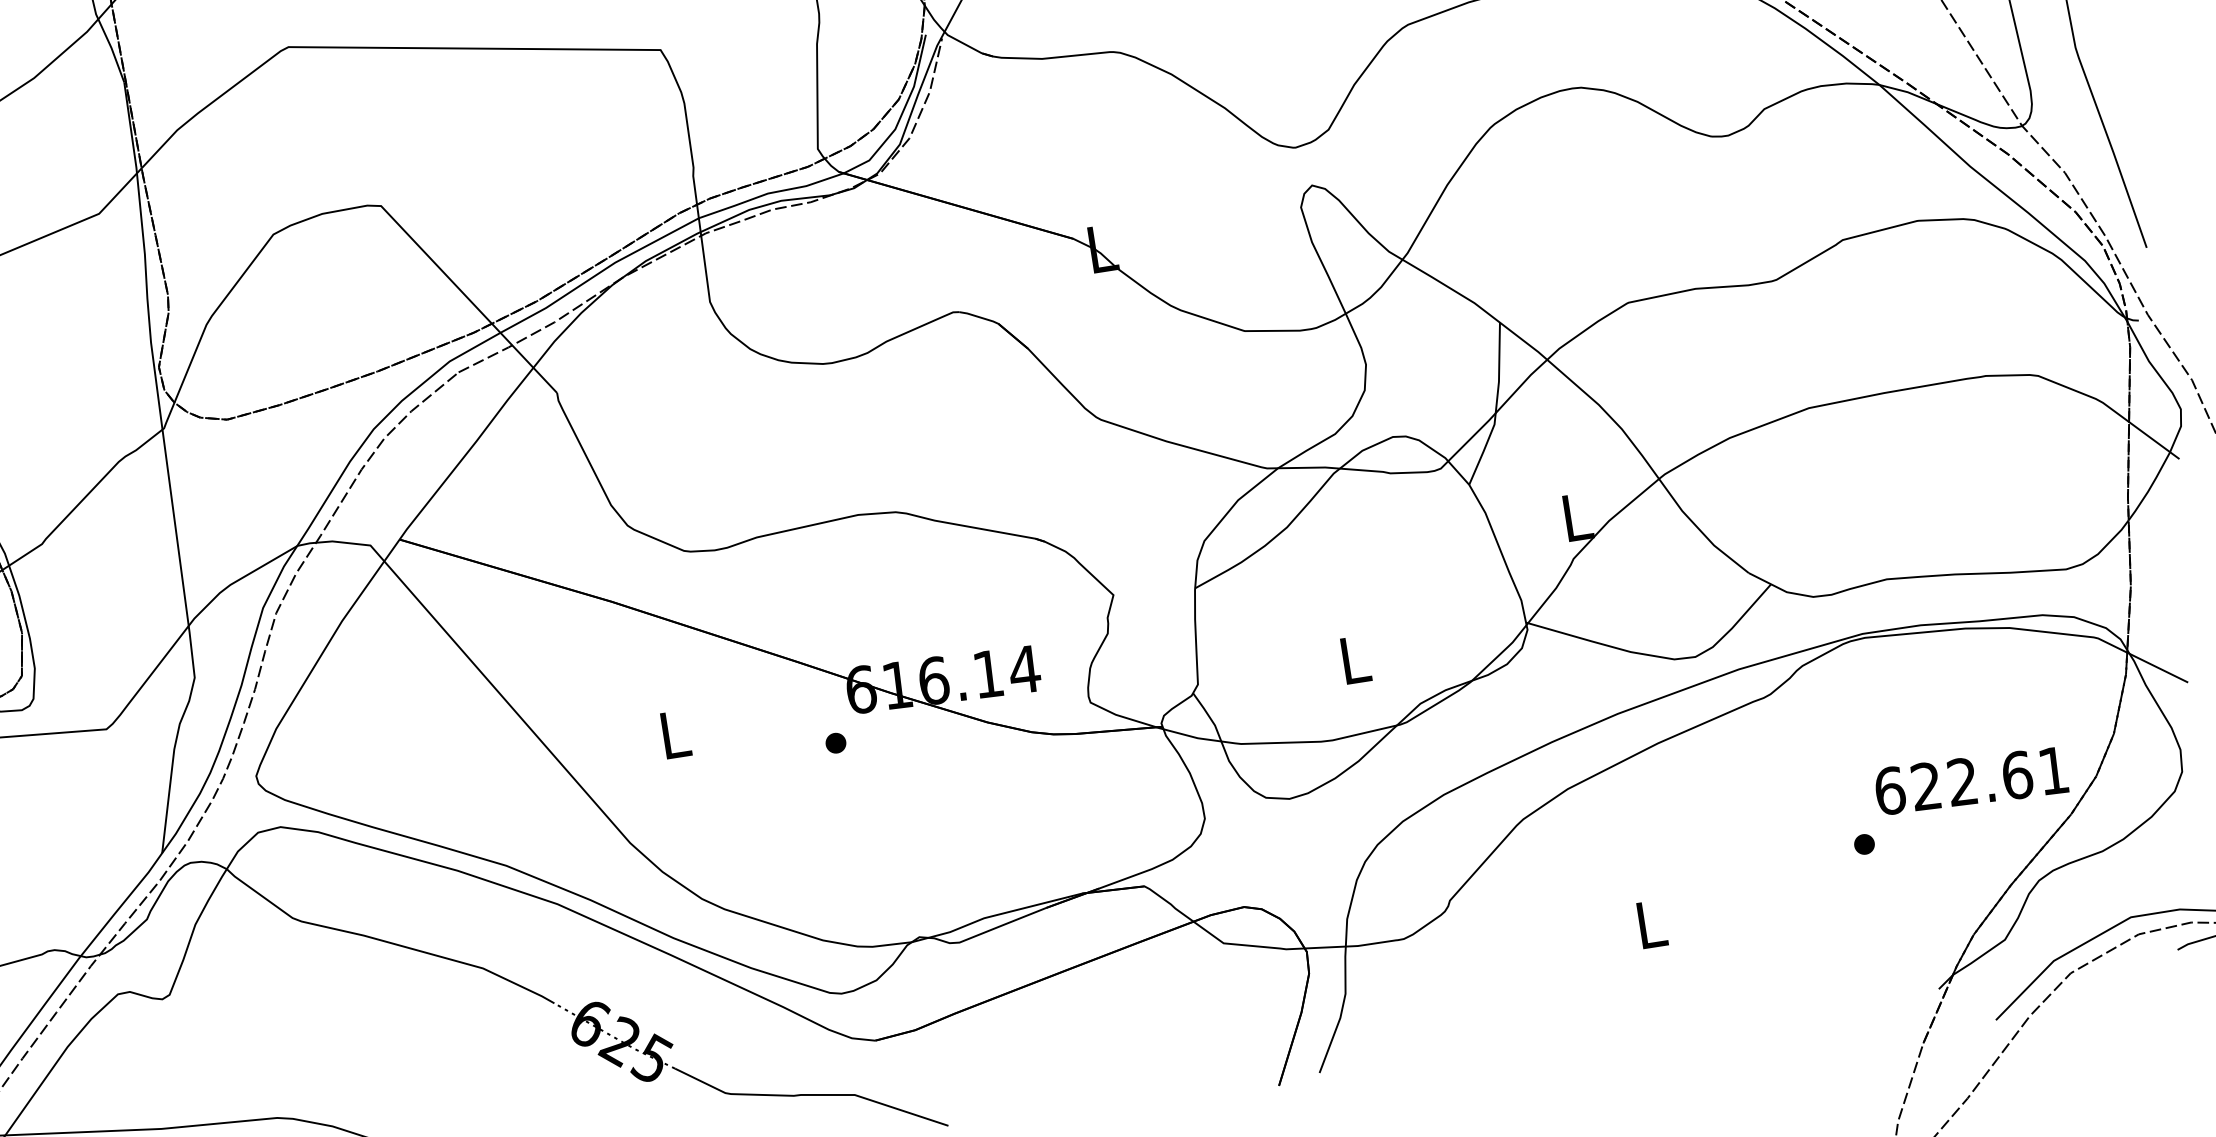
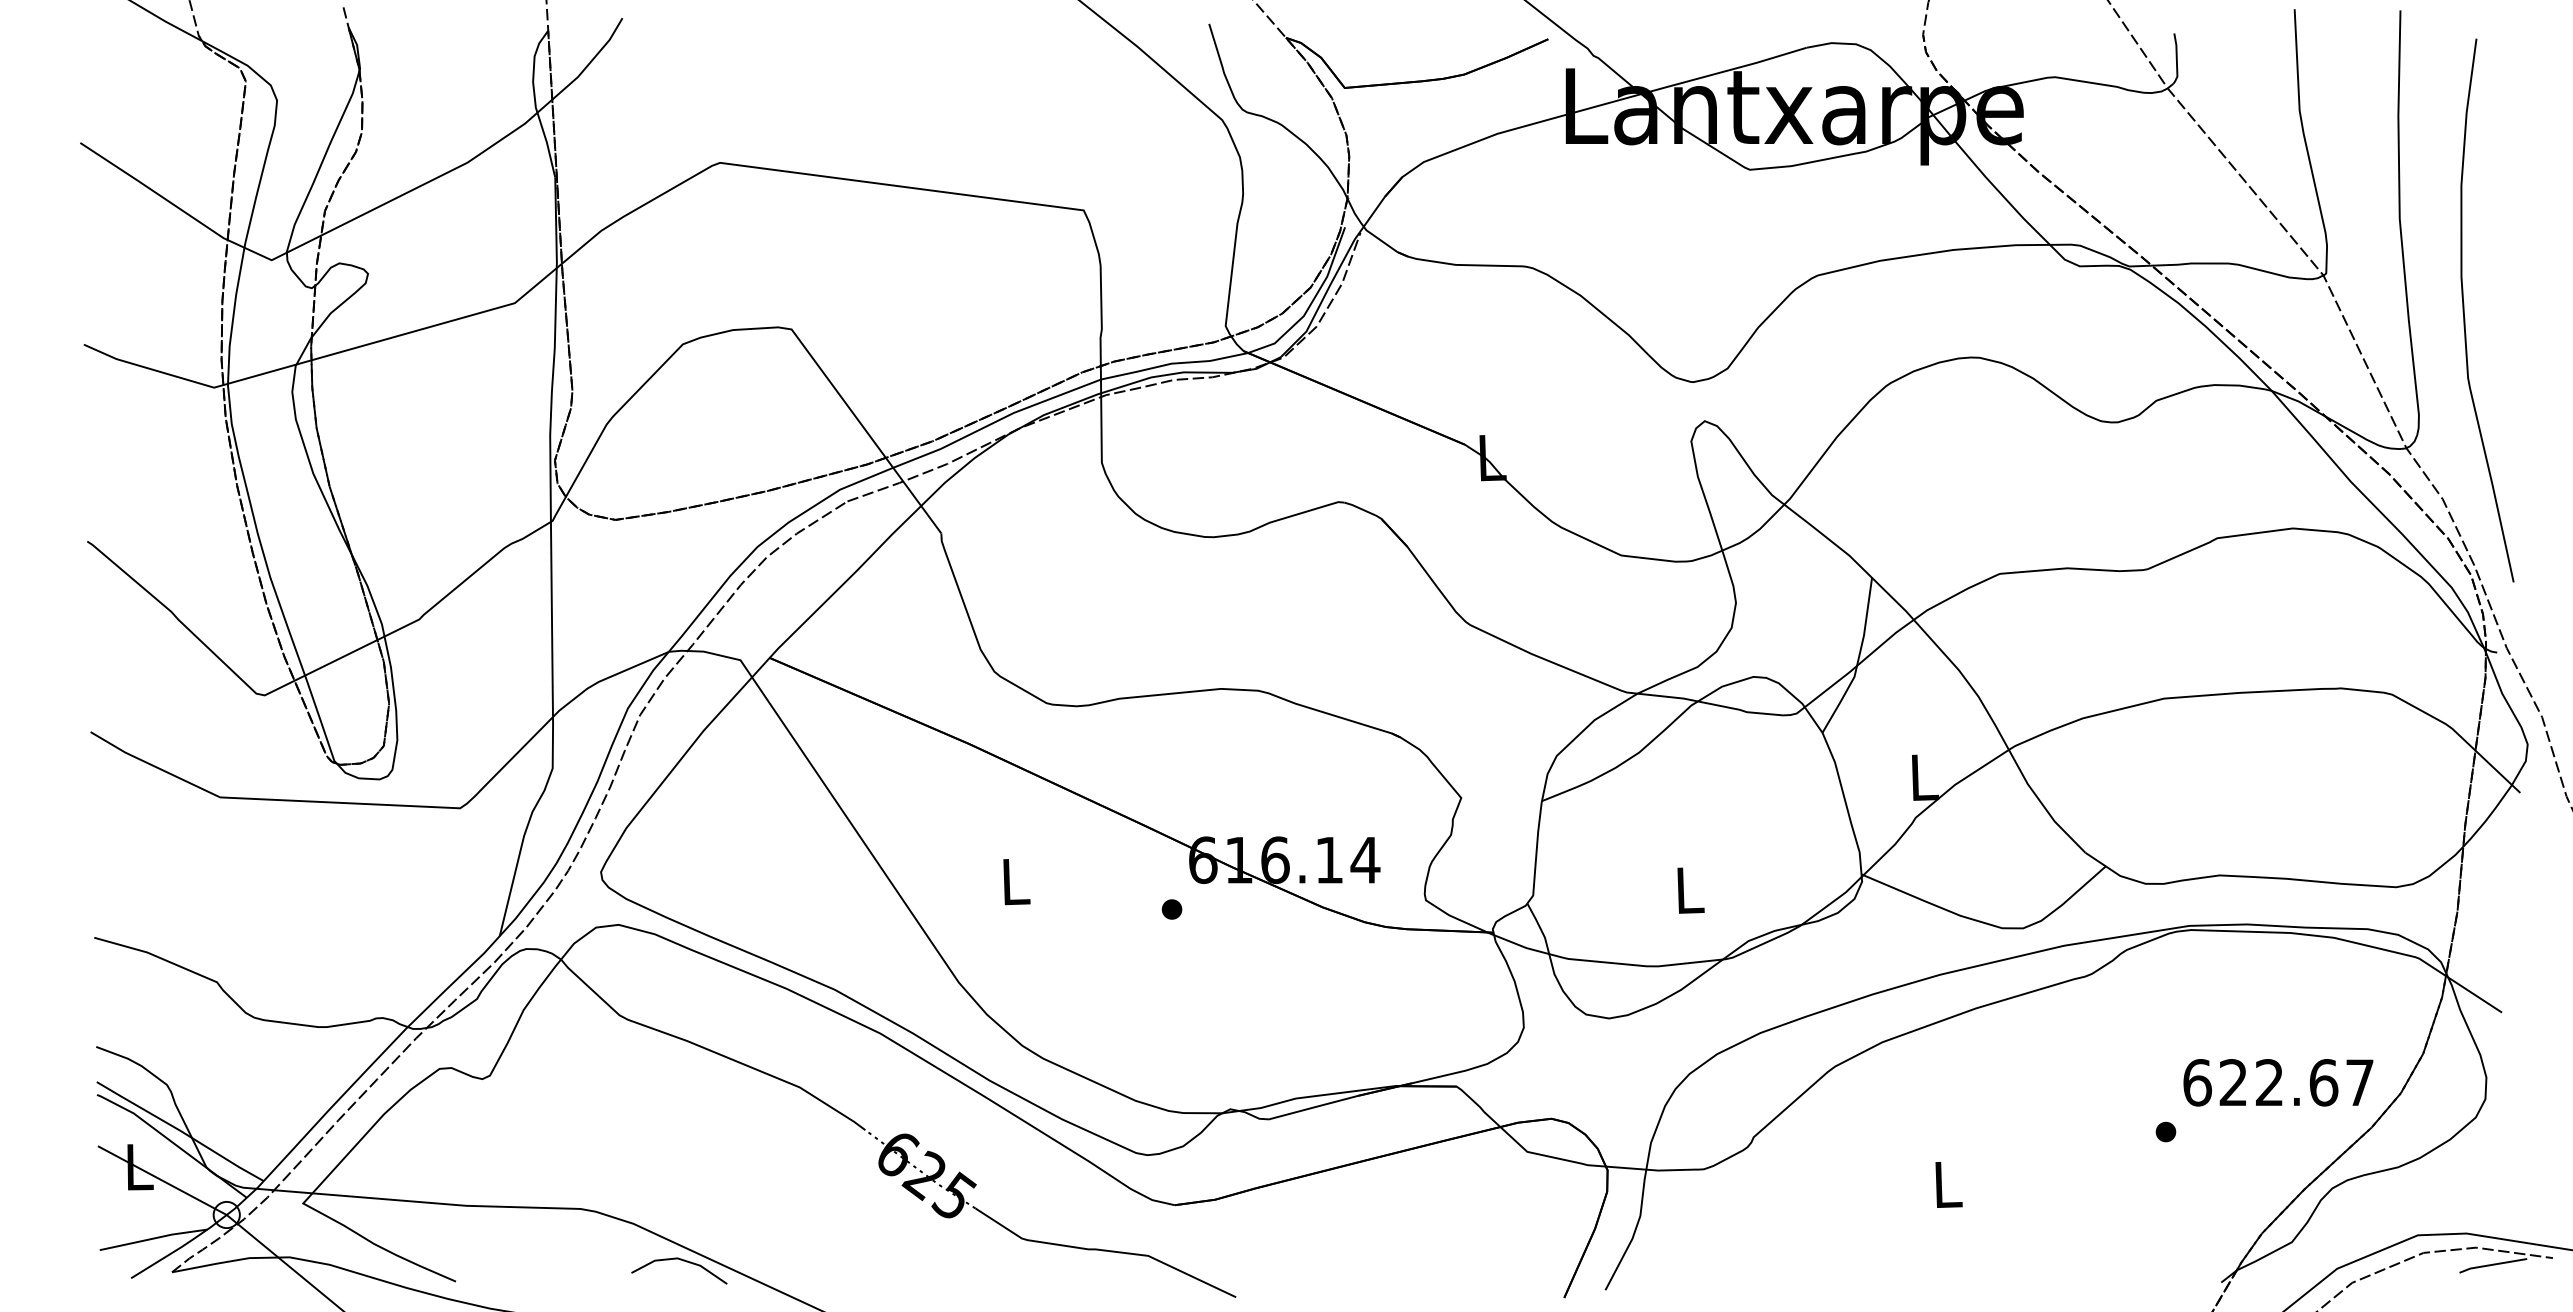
text: (2053, 770) -> (2359, 1082), 622.61 -> 622.67

